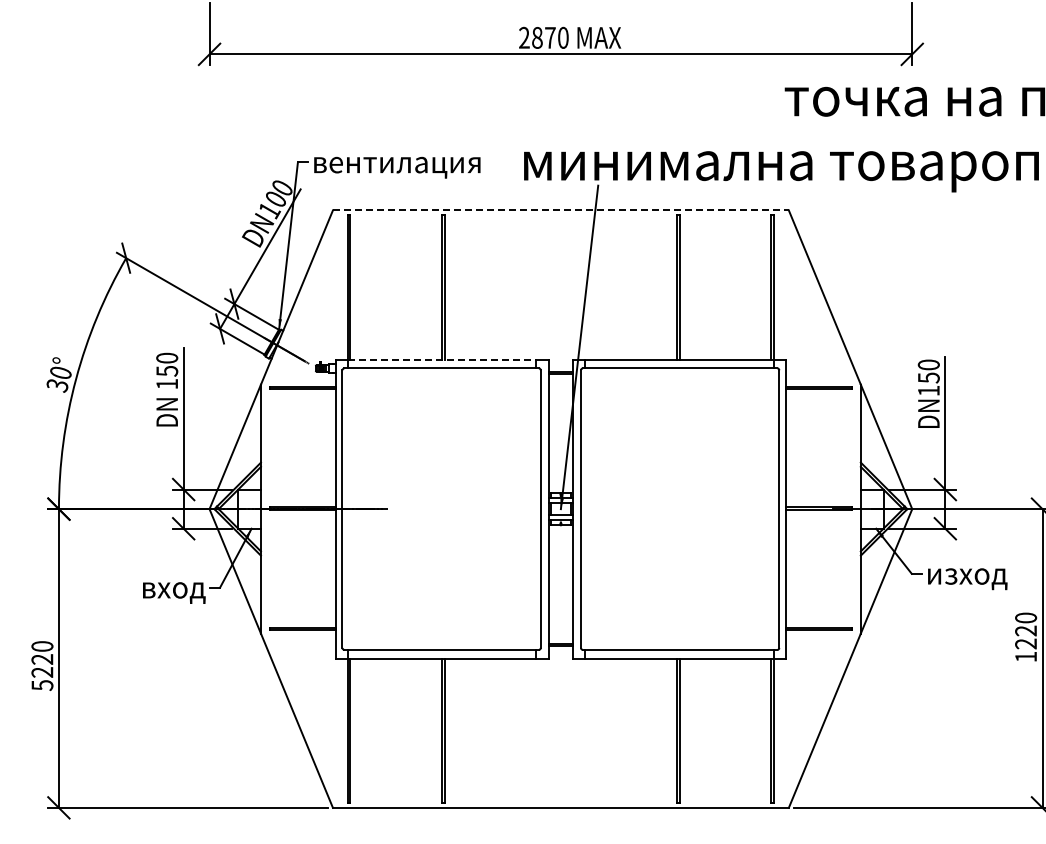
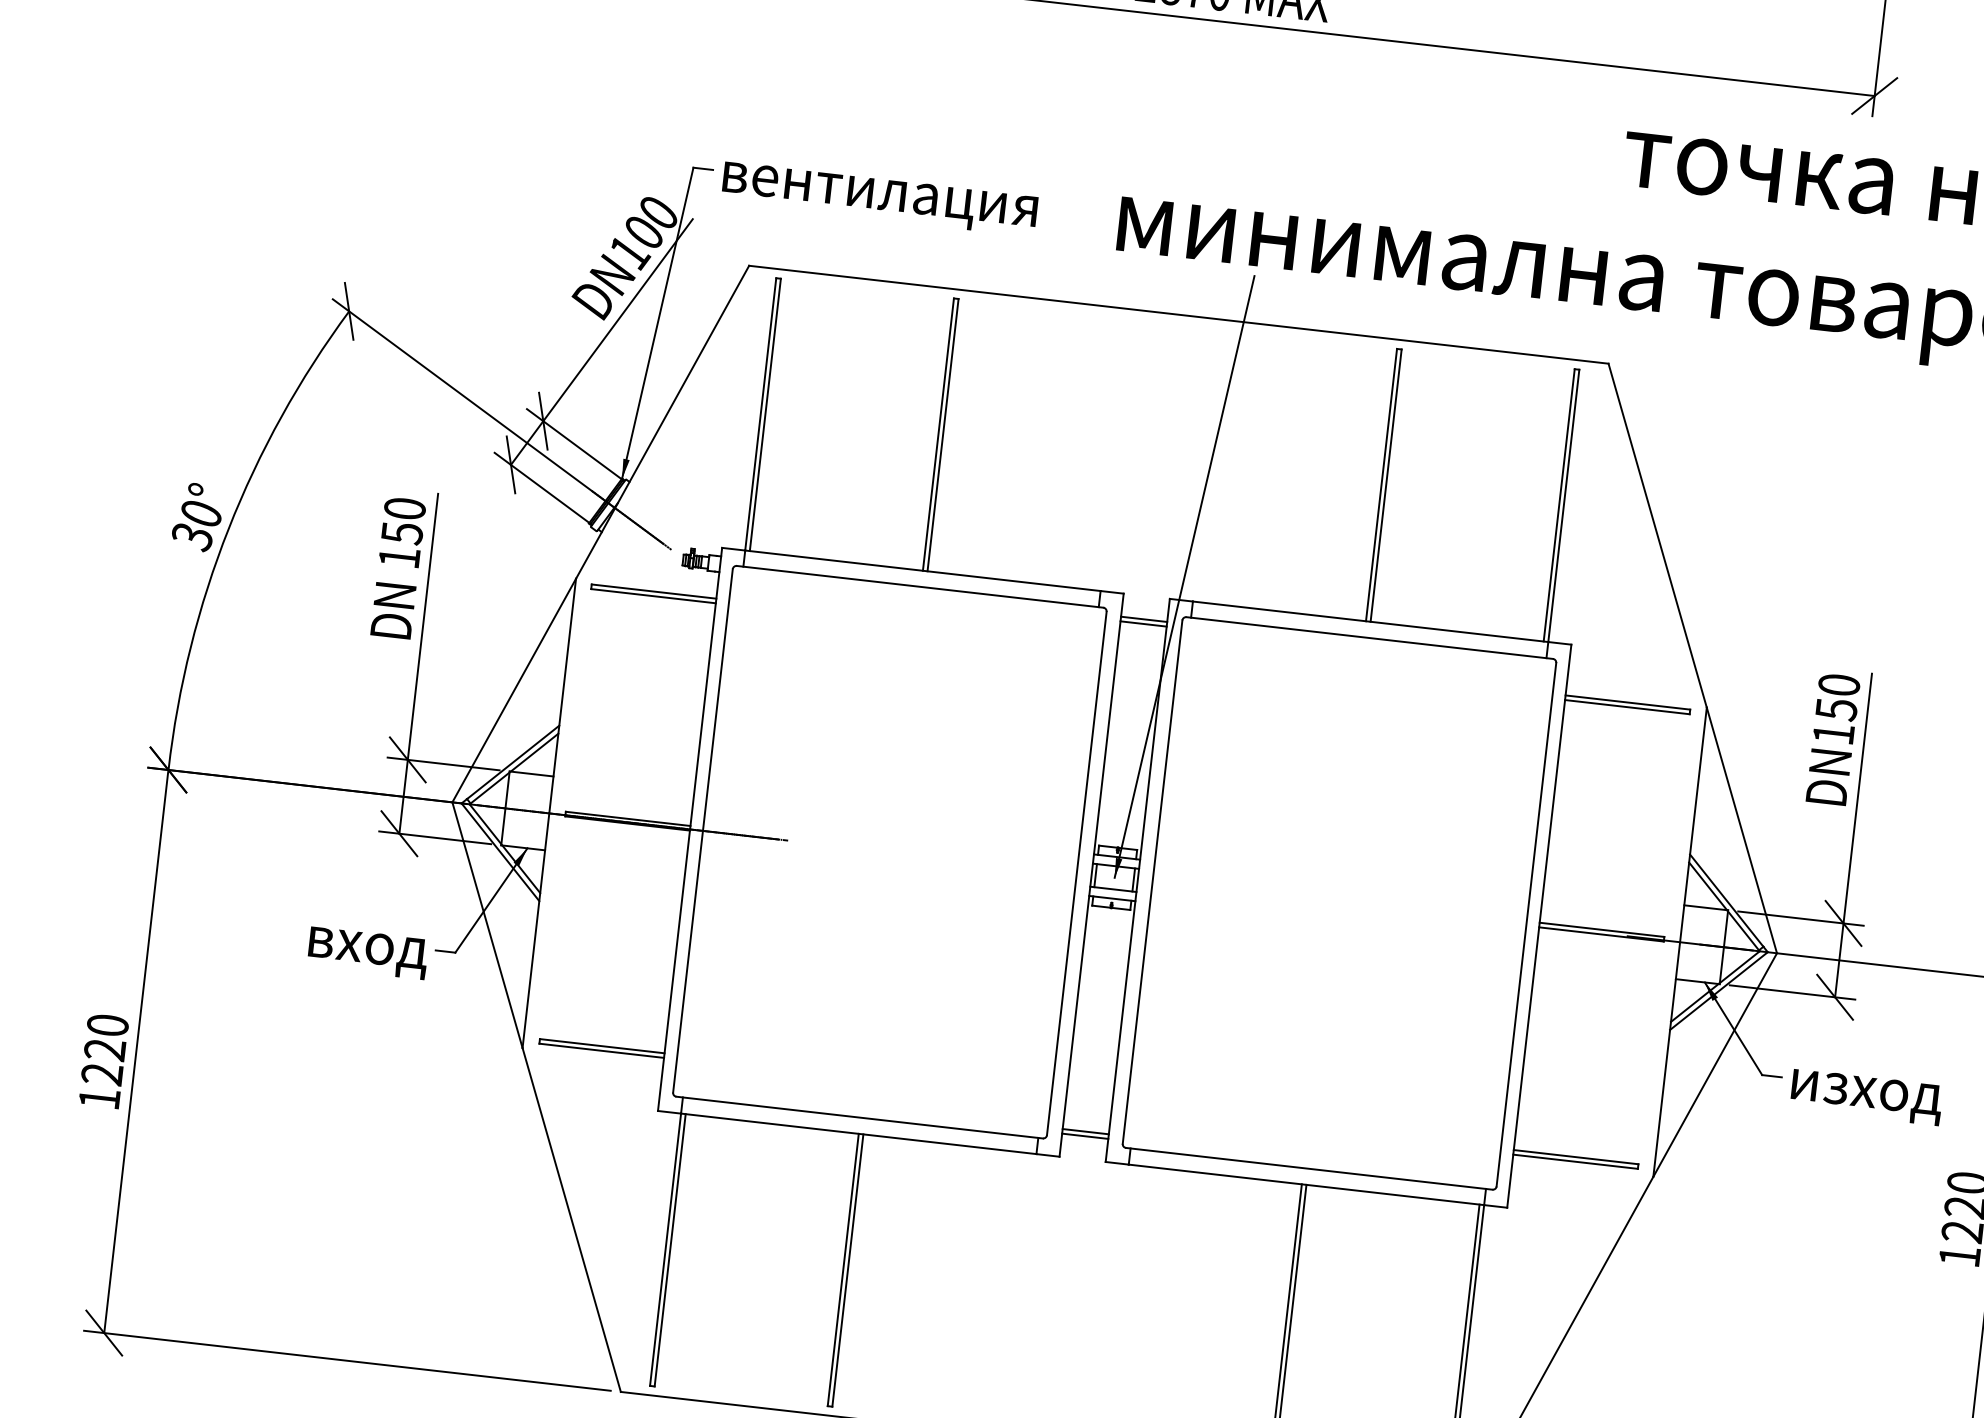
line: (560, 210) -> (1178, 314), dashed -> solid
line: (442, 359) -> (923, 570), dashed -> solid
text: (42, 685) -> (99, 1098), 5220 -> 1220

